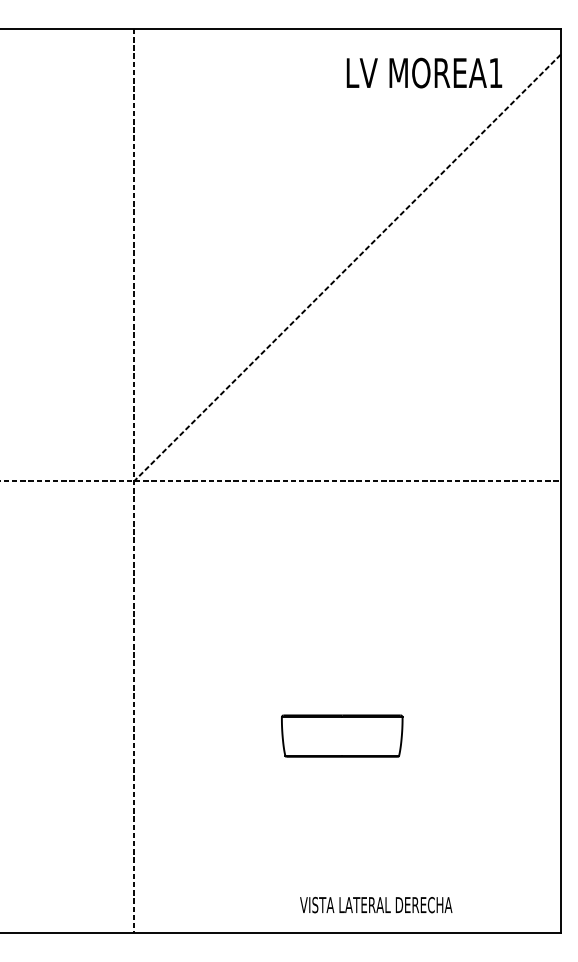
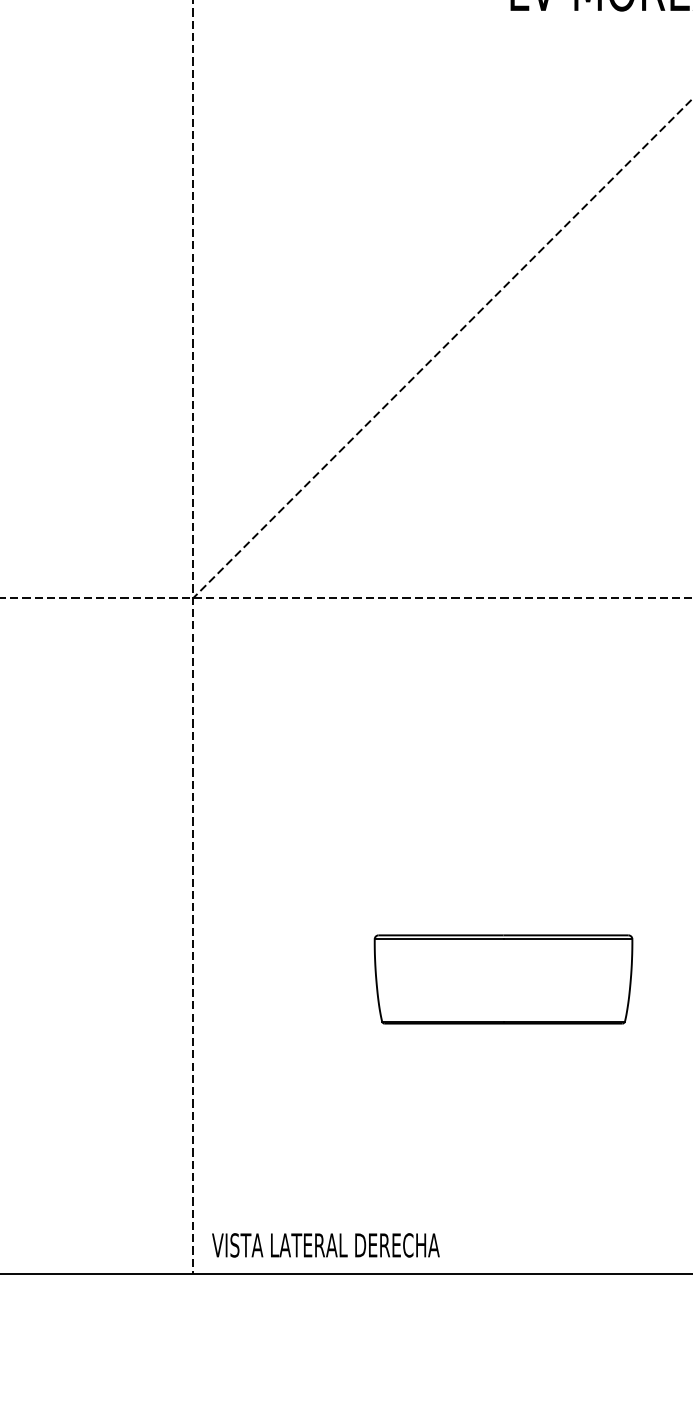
part: (342, 735) -> (504, 978), size x1.43
text: (376, 904) -> (326, 1244), moved

